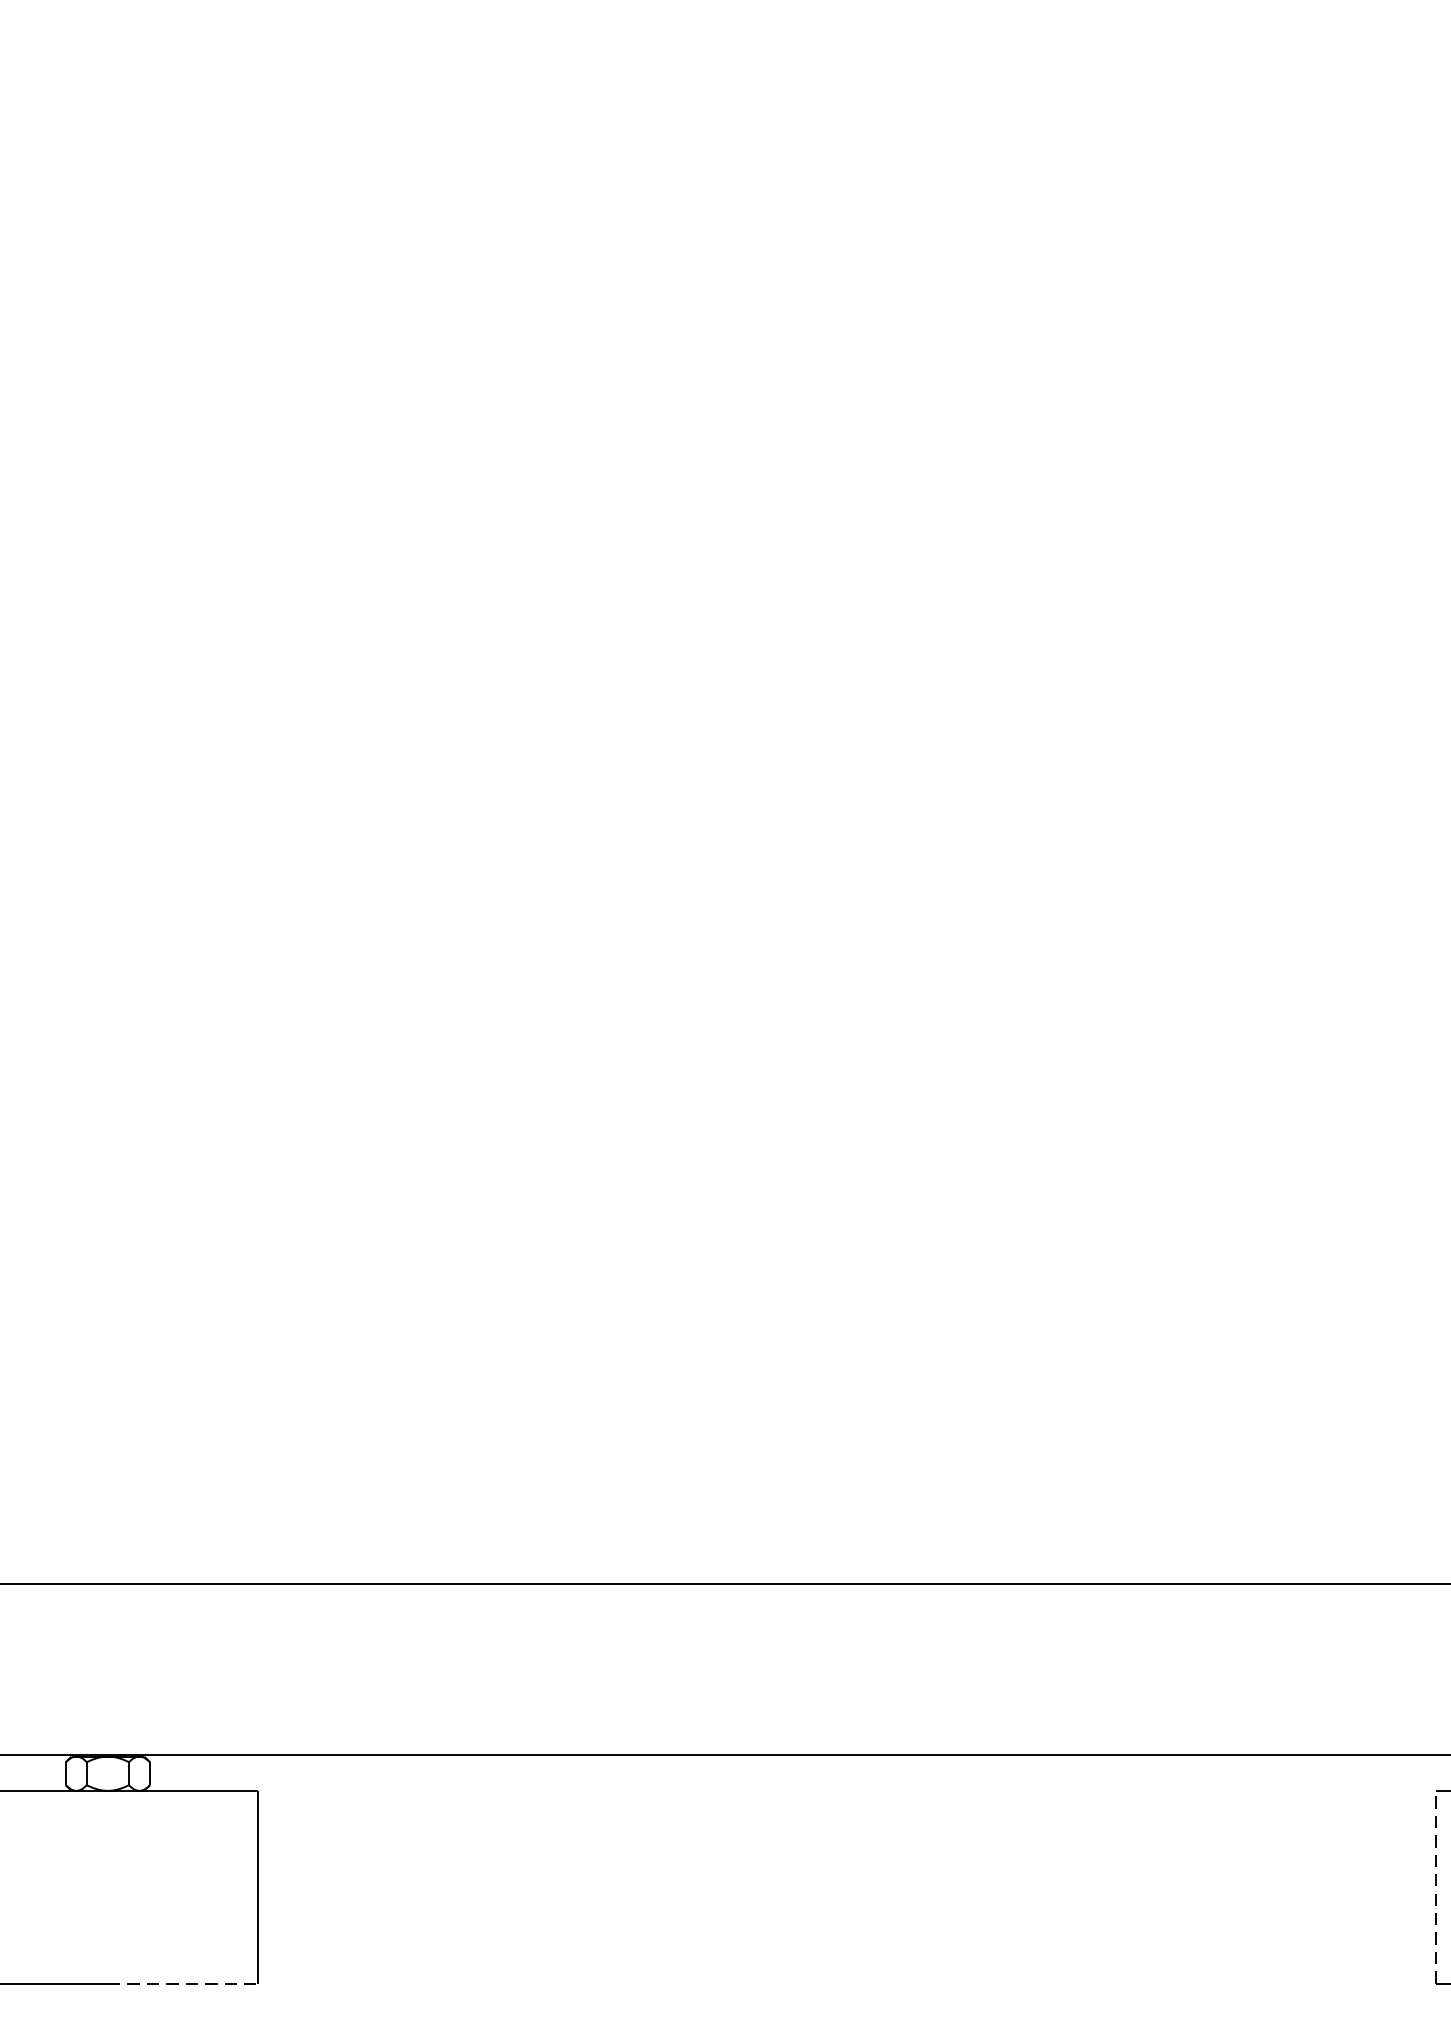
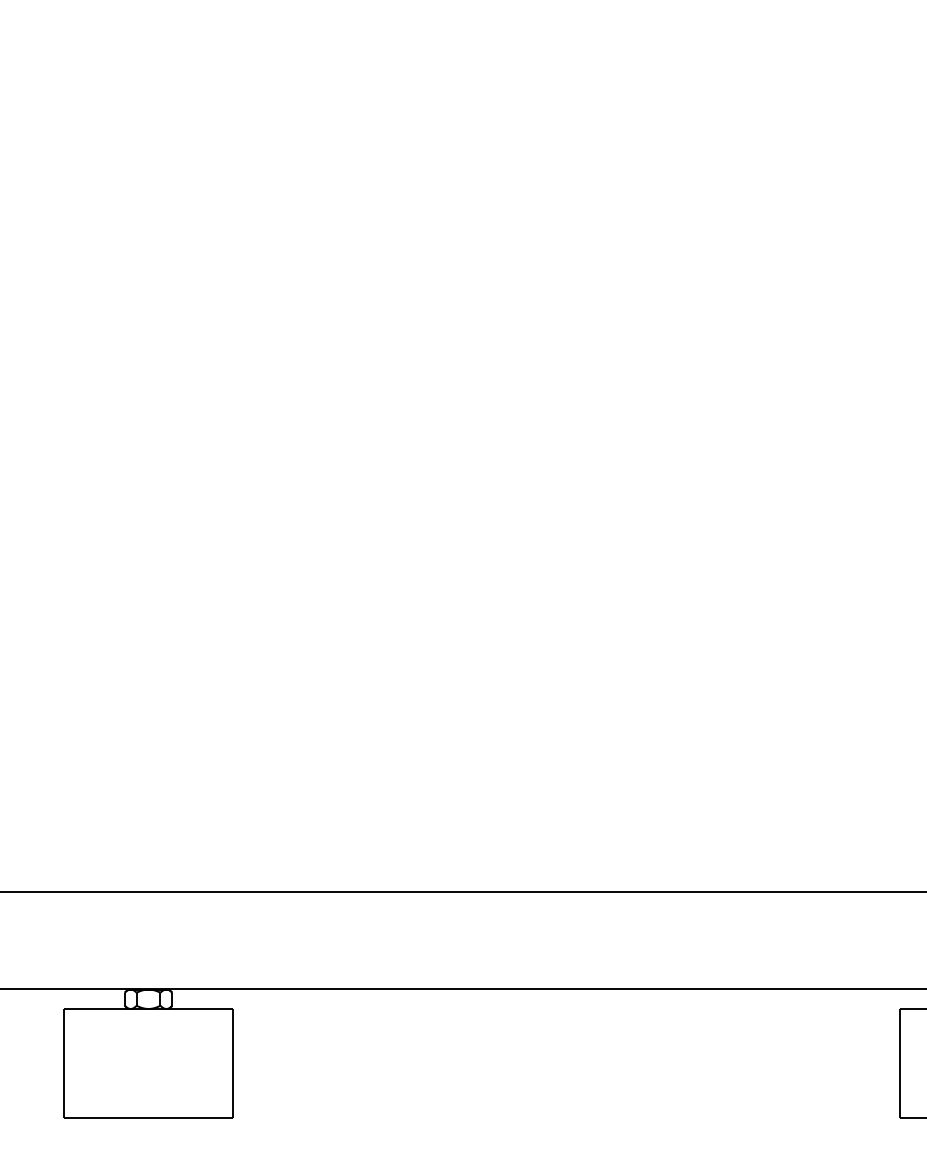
line: (1436, 1887) -> (900, 1063), dashed -> solid
line: (183, 1984) -> (191, 1118), dashed -> solid

